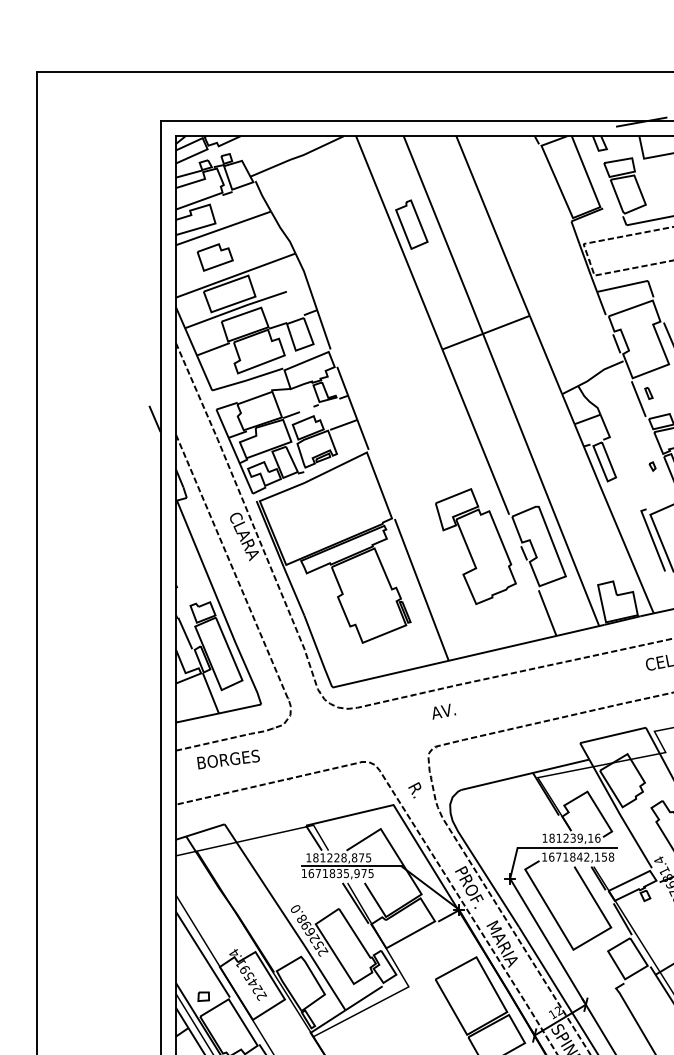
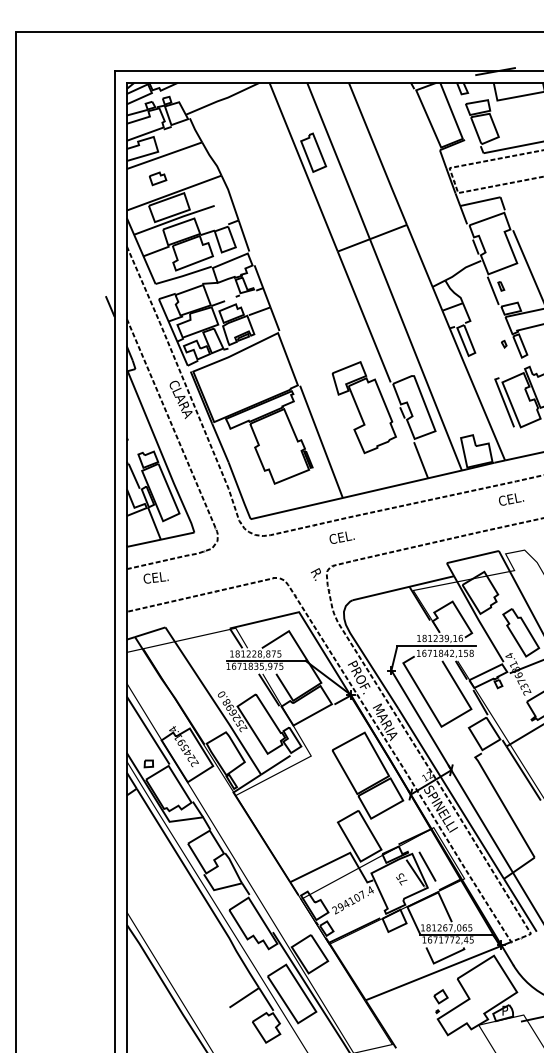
part: (214, 257) -> (157, 178), size x0.6
text: (447, 710) -> (341, 537), AV. -> CEL.
text: (228, 758) -> (168, 575), BORGES -> CEL.
text: (414, 790) -> (315, 574), moved

